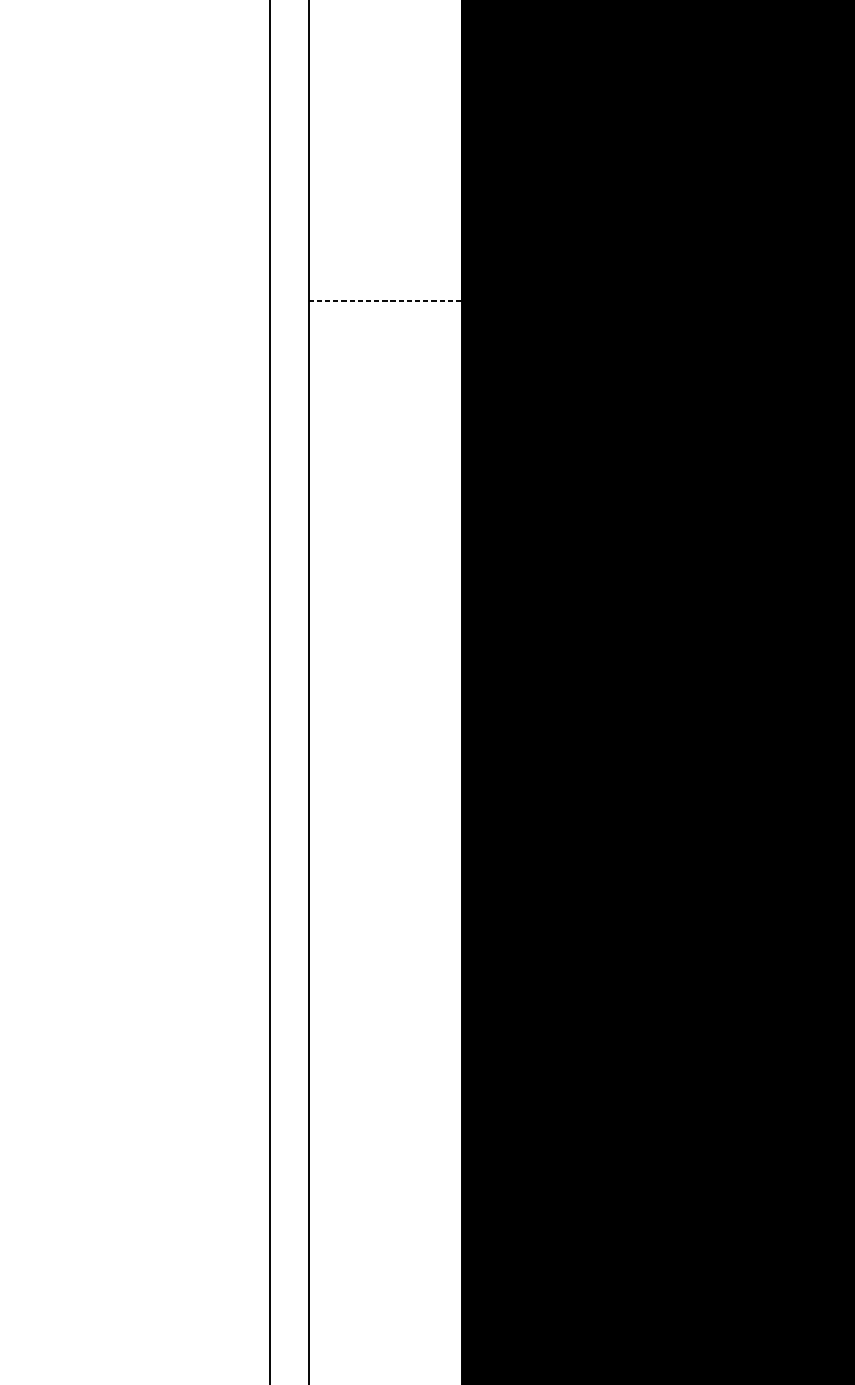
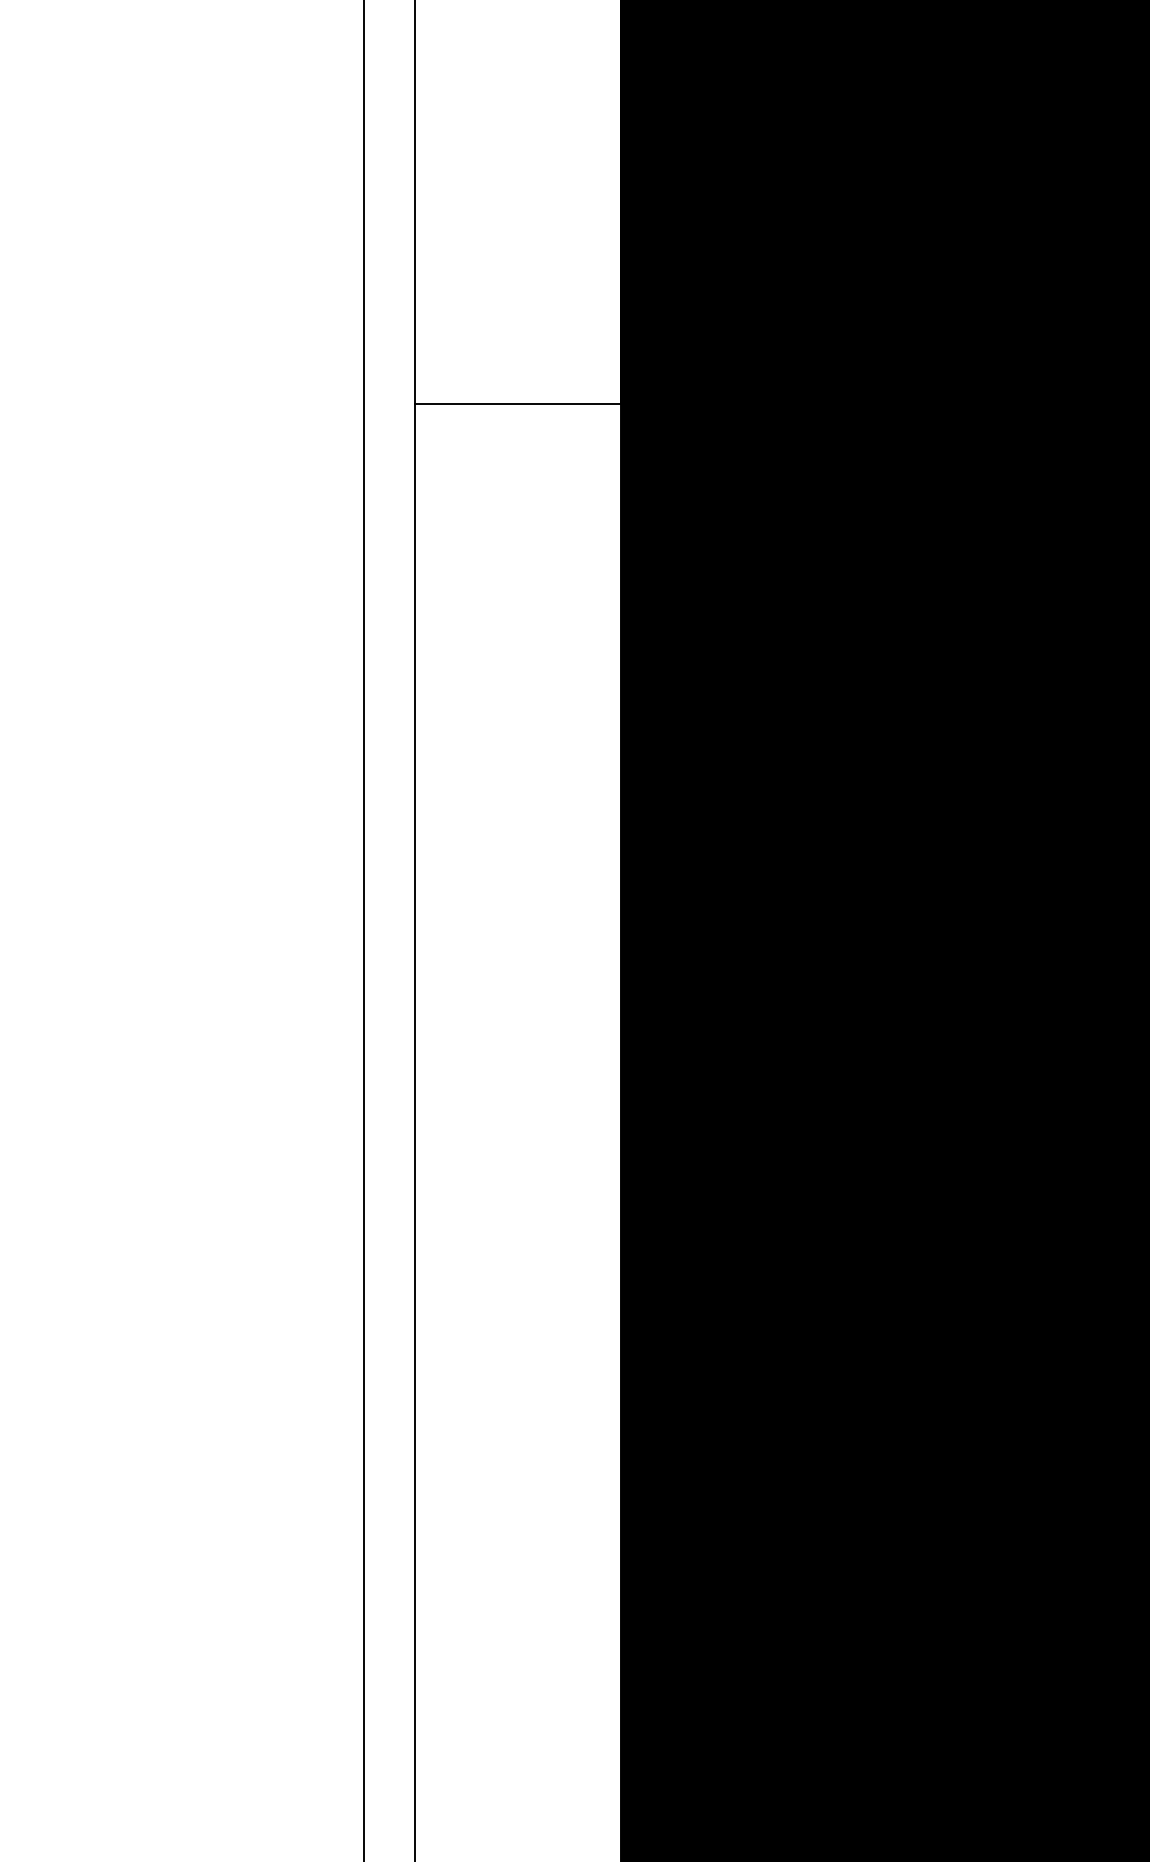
line: (385, 300) -> (518, 404), dashed -> solid

